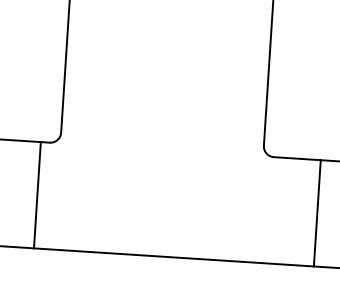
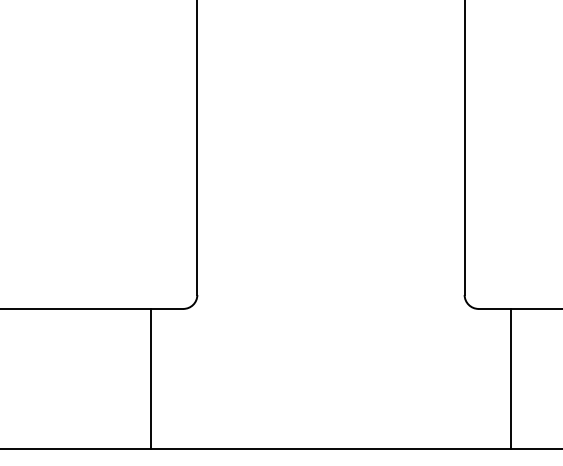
line: (37, 194) -> (150, 378), moved
line: (317, 212) -> (511, 378), moved

